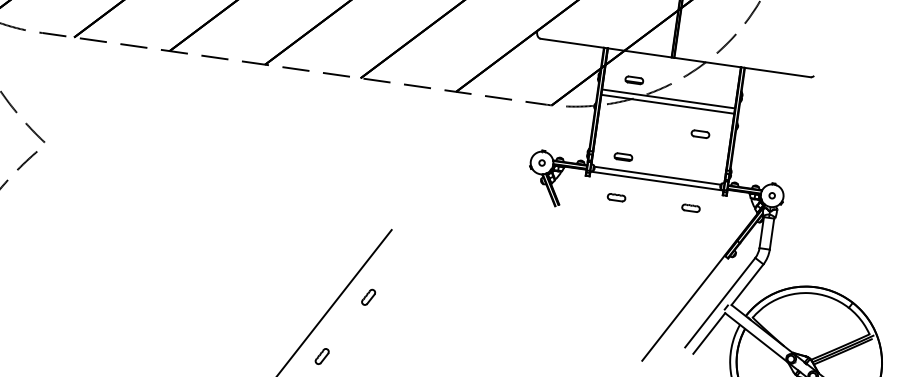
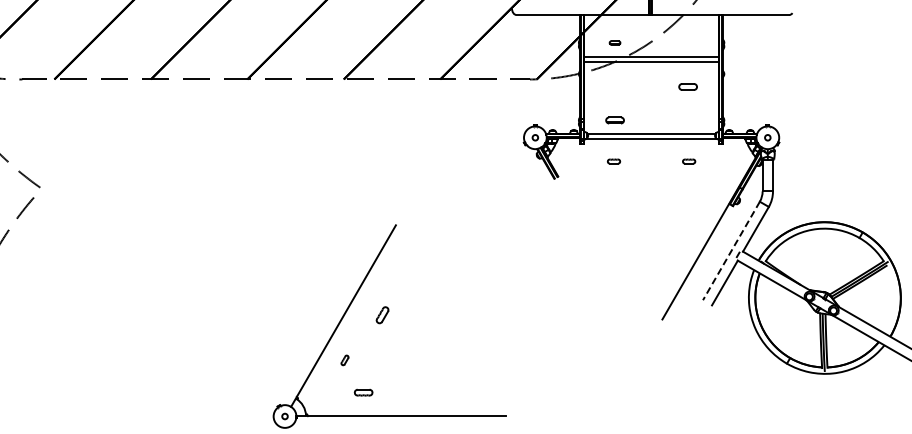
part: (633, 79) -> (614, 42), size x0.6
part: (616, 197) -> (613, 161), size x0.7
part: (690, 208) -> (688, 161), size x0.7
part: (368, 297) -> (382, 315), moved
line: (720, 302) -> (731, 250), solid -> dashed
part: (321, 356) -> (344, 360), size x0.6

